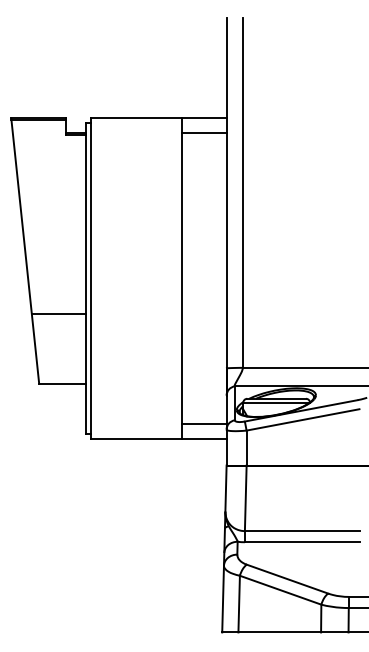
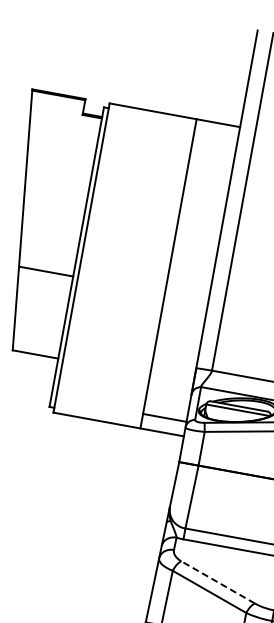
line: (203, 133) -> (215, 137), removed
line: (58, 313) -> (46, 271), moved
line: (287, 578) -> (218, 581), solid -> dashed

